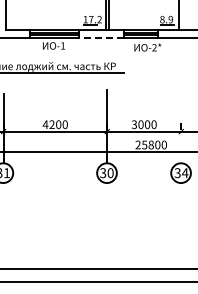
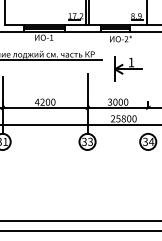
line: (101, 38) -> (83, 31), dashed -> solid
part: (156, 84) -> (128, 69), added
text: (110, 173) -> (90, 142), 30 -> 33

